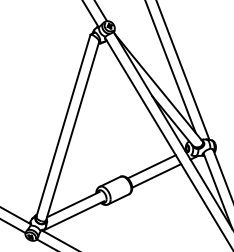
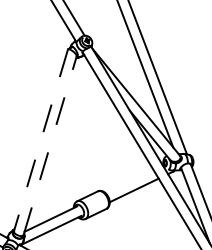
line: (63, 125) -> (41, 140), solid -> dashed
line: (72, 130) -> (50, 145), solid -> dashed
line: (151, 166) -> (129, 181), removed

